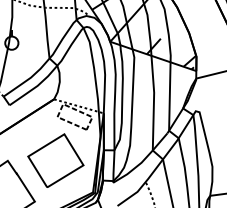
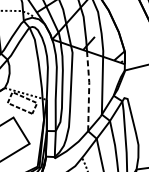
line: (153, 101) -> (88, 89), solid -> dashed

